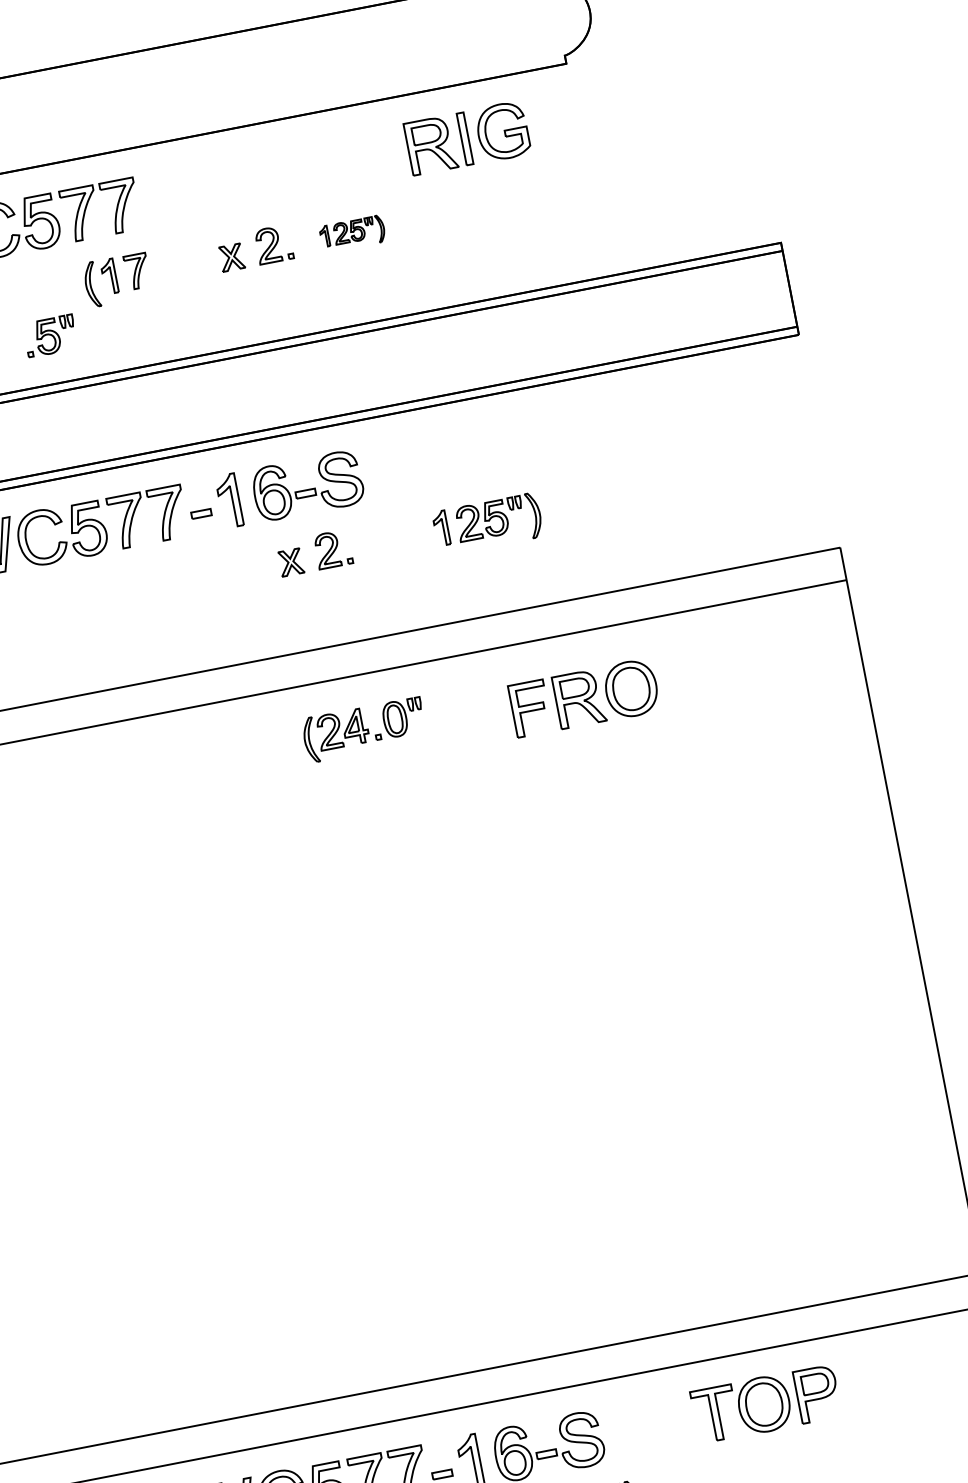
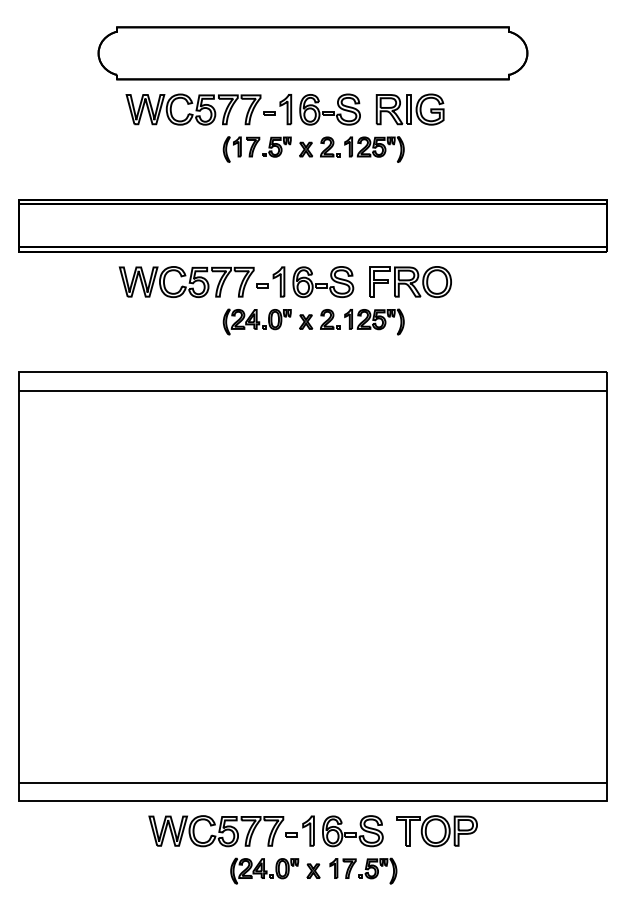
part: (466, 138) -> (409, 109), moved
part: (227, 184) -> (311, 109), added
part: (352, 233) -> (374, 149), size x1.67
part: (49, 335) -> (276, 146), moved
part: (487, 523) -> (374, 321), moved
part: (584, 697) -> (410, 281), moved
part: (362, 729) -> (256, 321), moved
part: (765, 1404) -> (436, 831), moved

